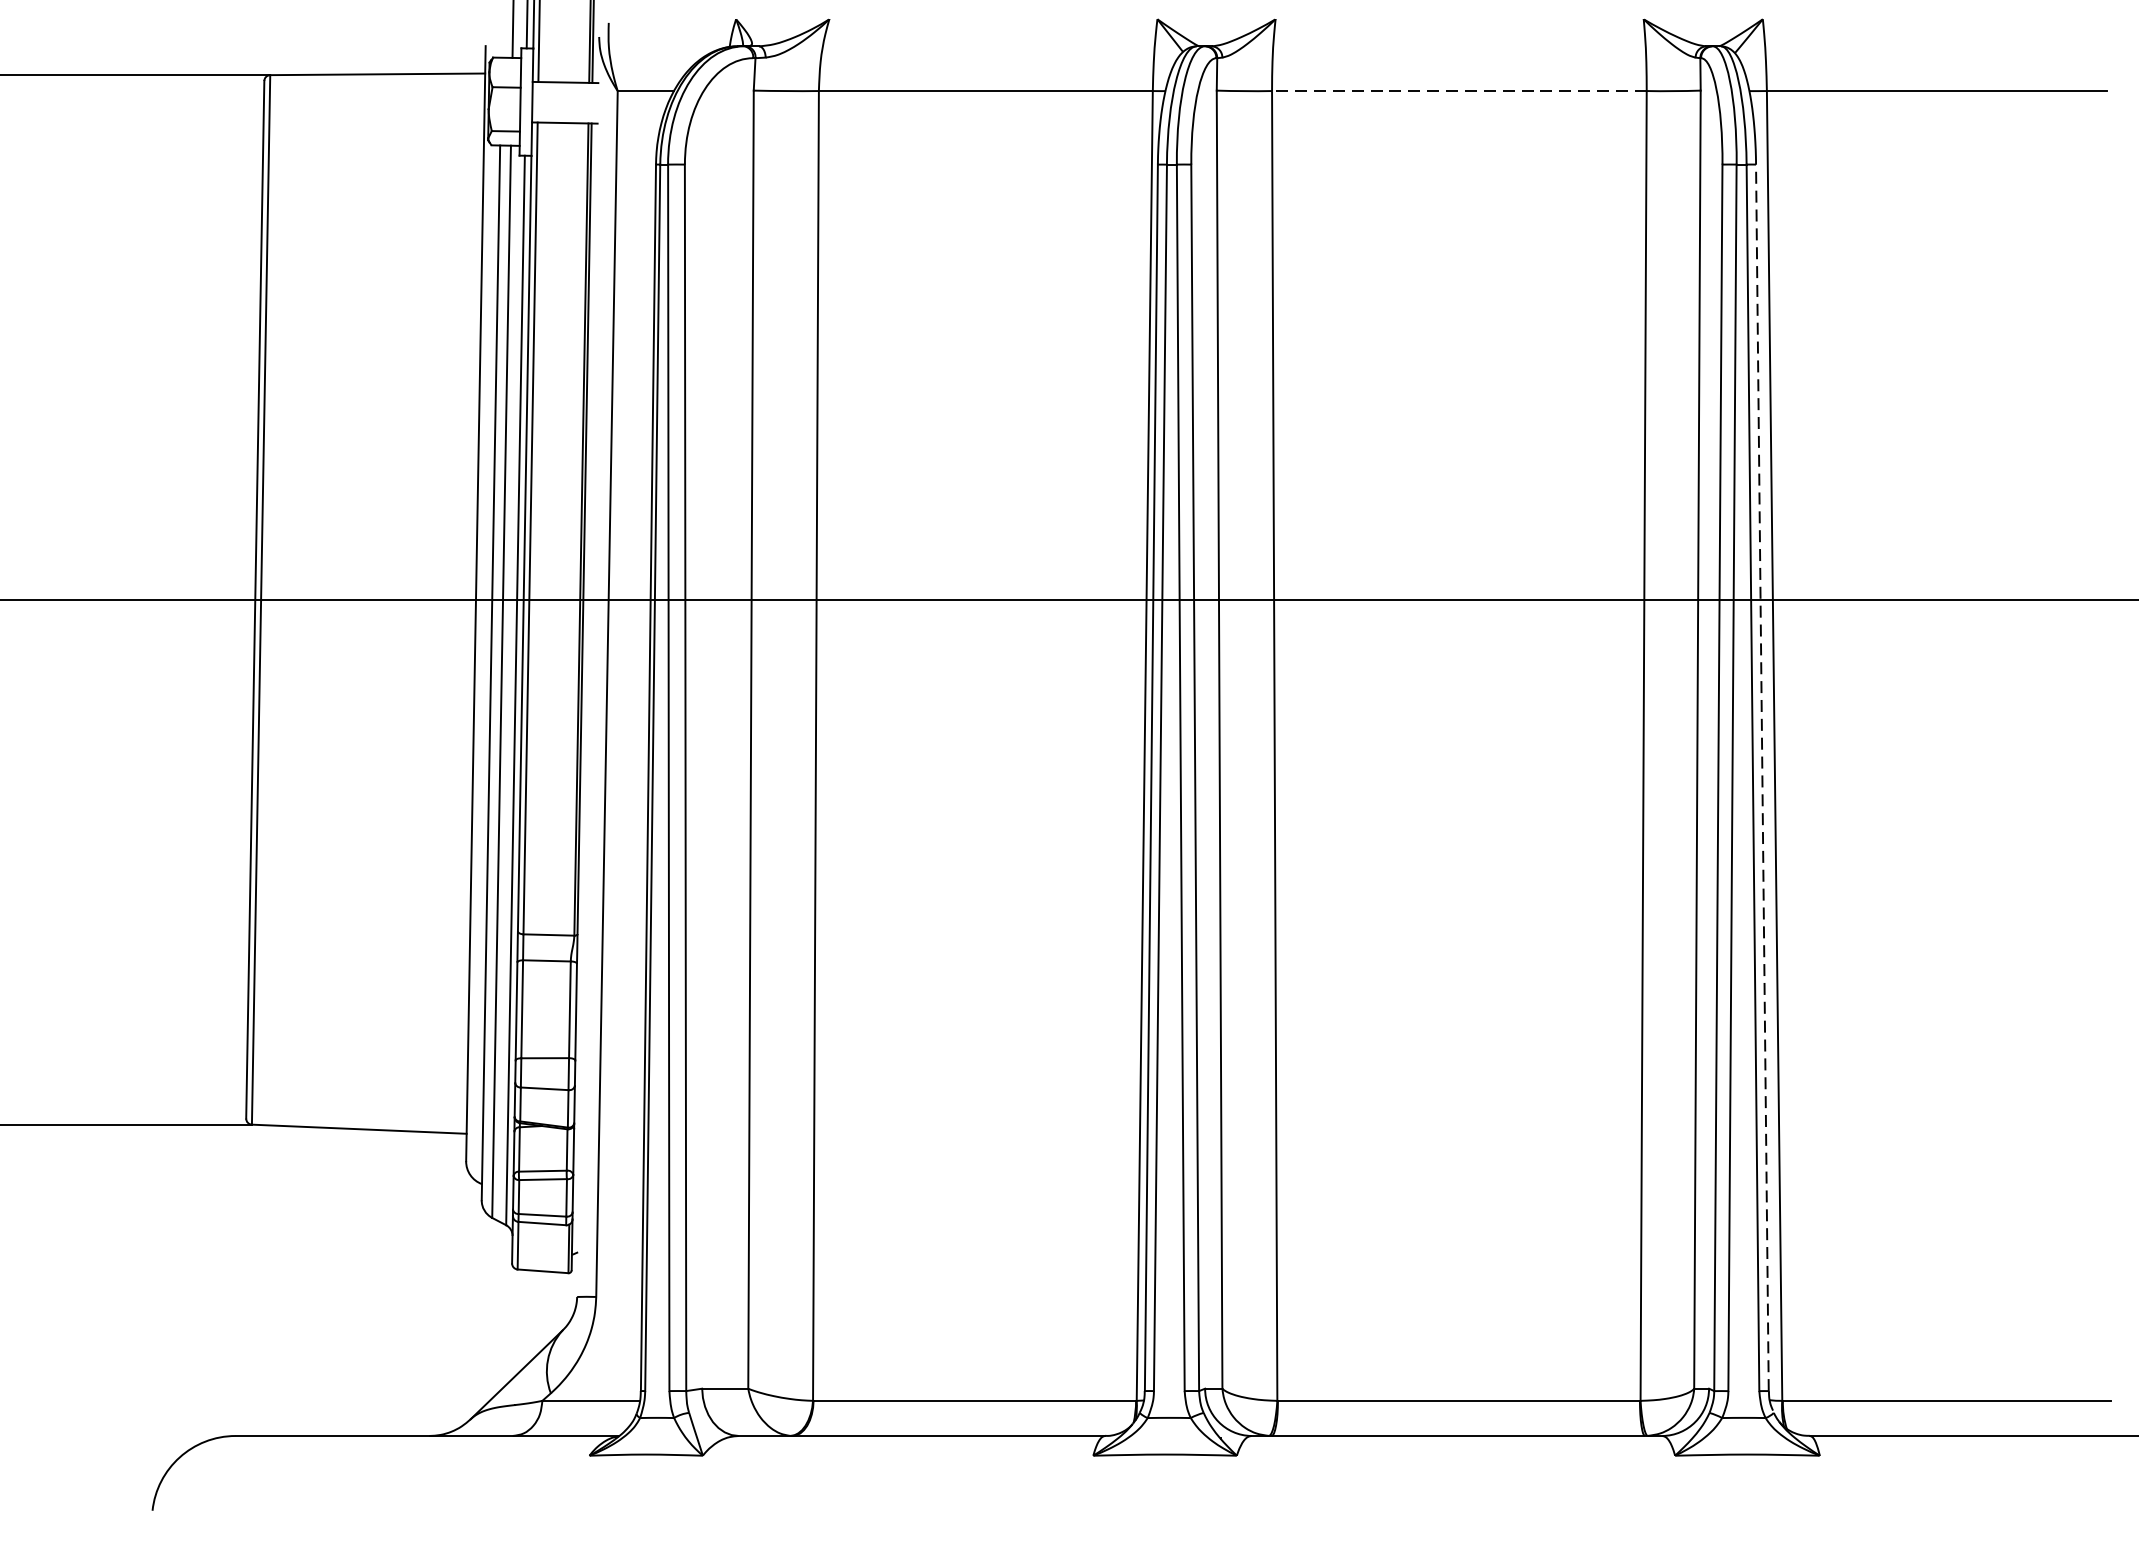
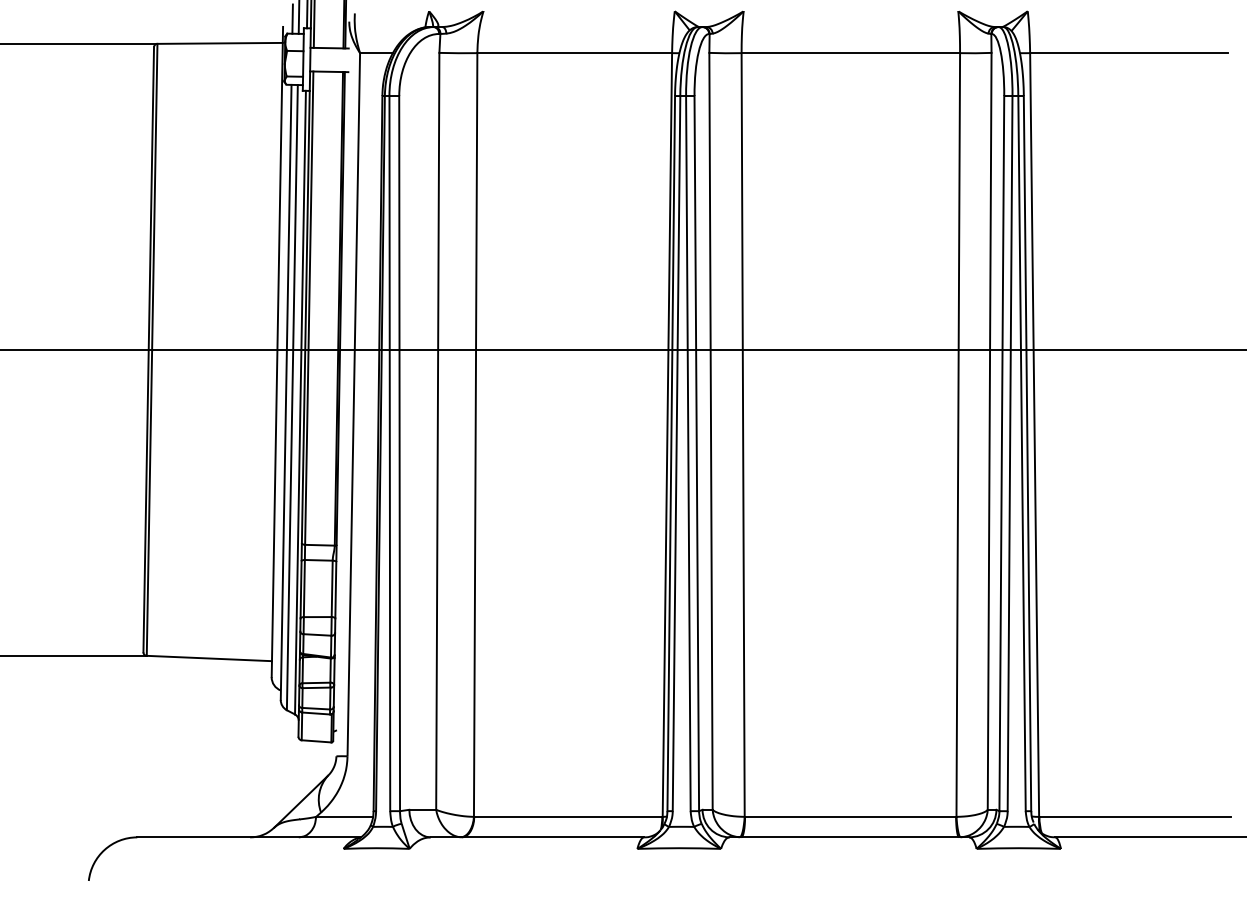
line: (501, 31) -> (292, 18), added
line: (1458, 91) -> (850, 53), dashed -> solid
line: (1762, 777) -> (1027, 453), dashed -> solid

